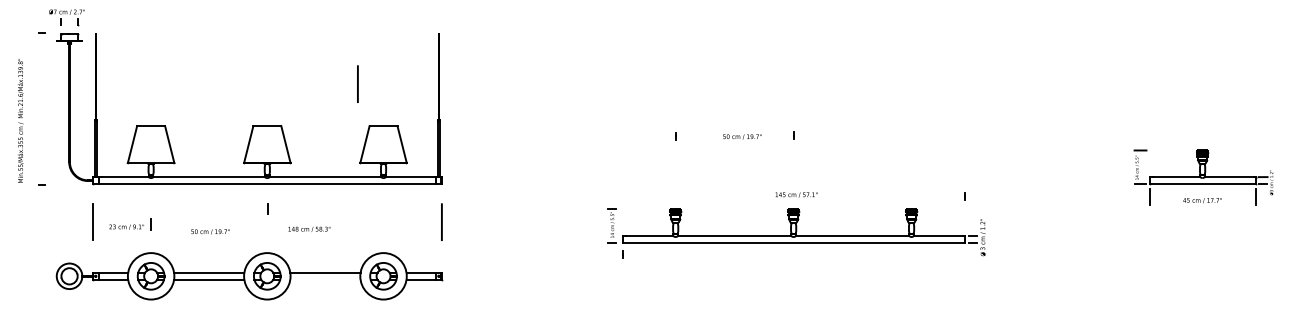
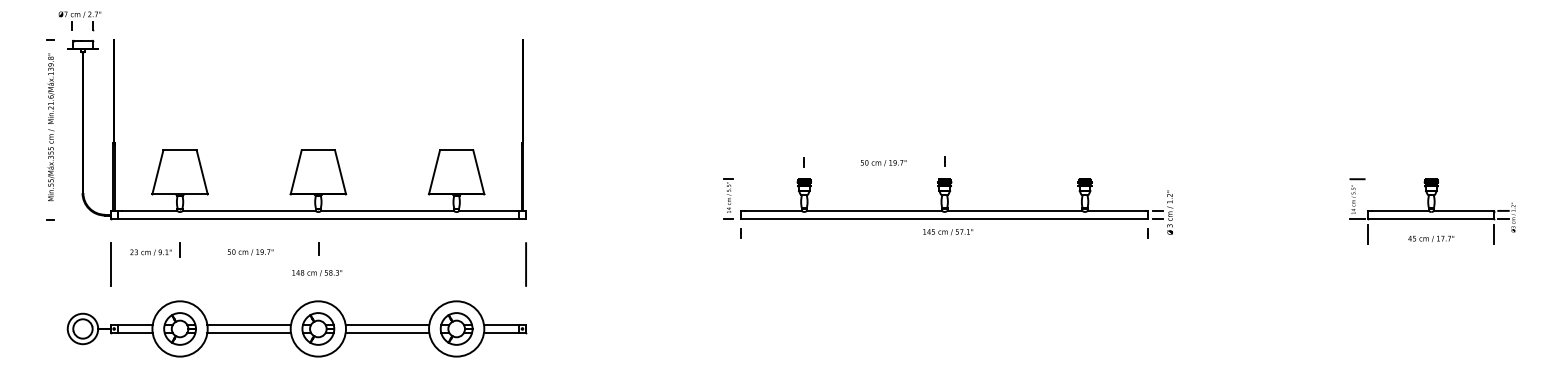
line: (357, 83) -> (425, 99), removed
text: (20, 120) -> (50, 126), moved
part: (130, 224) -> (155, 249), moved
text: (309, 228) -> (317, 272), moved
text: (210, 231) -> (250, 251), moved
part: (796, 233) -> (948, 207), moved
line: (325, 279) -> (387, 332), added

